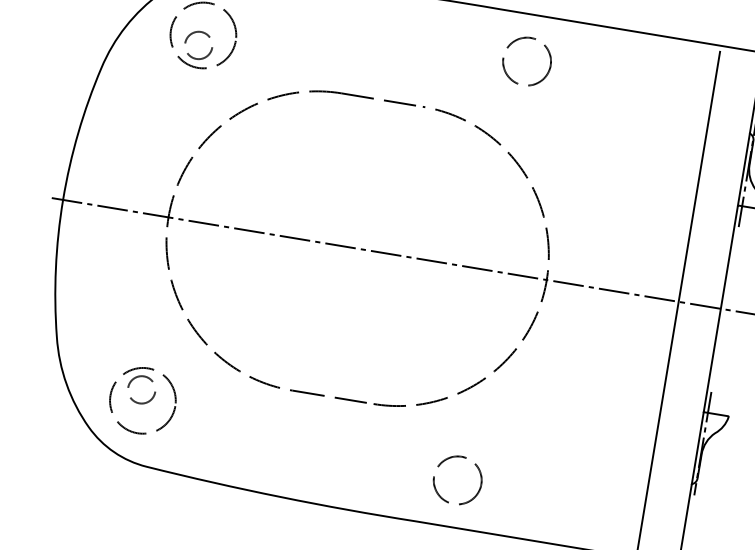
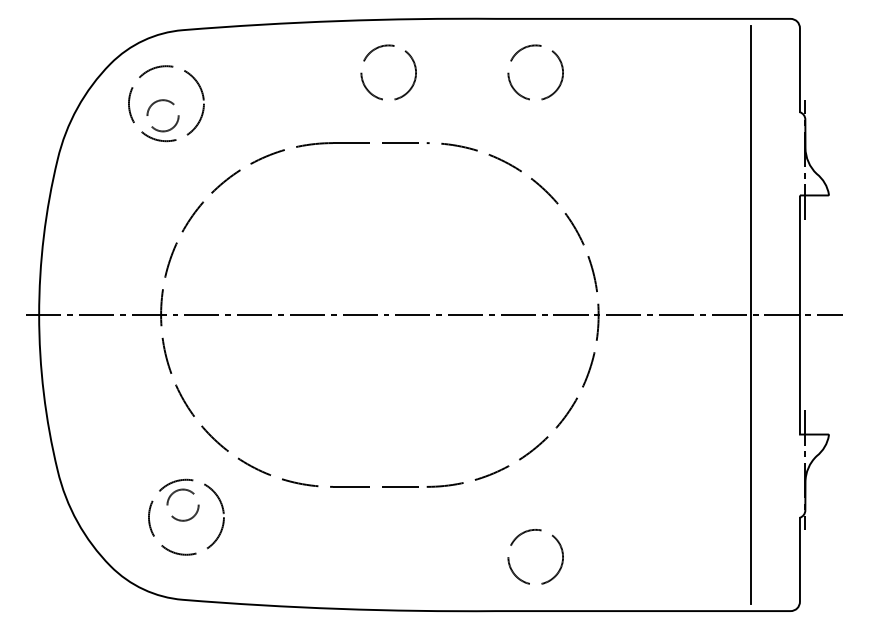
circle: (399, 40) -> (388, 72), added
line: (743, 169) -> (799, 153), removed
part: (143, 400) -> (186, 516), moved
line: (697, 447) -> (799, 475), removed

